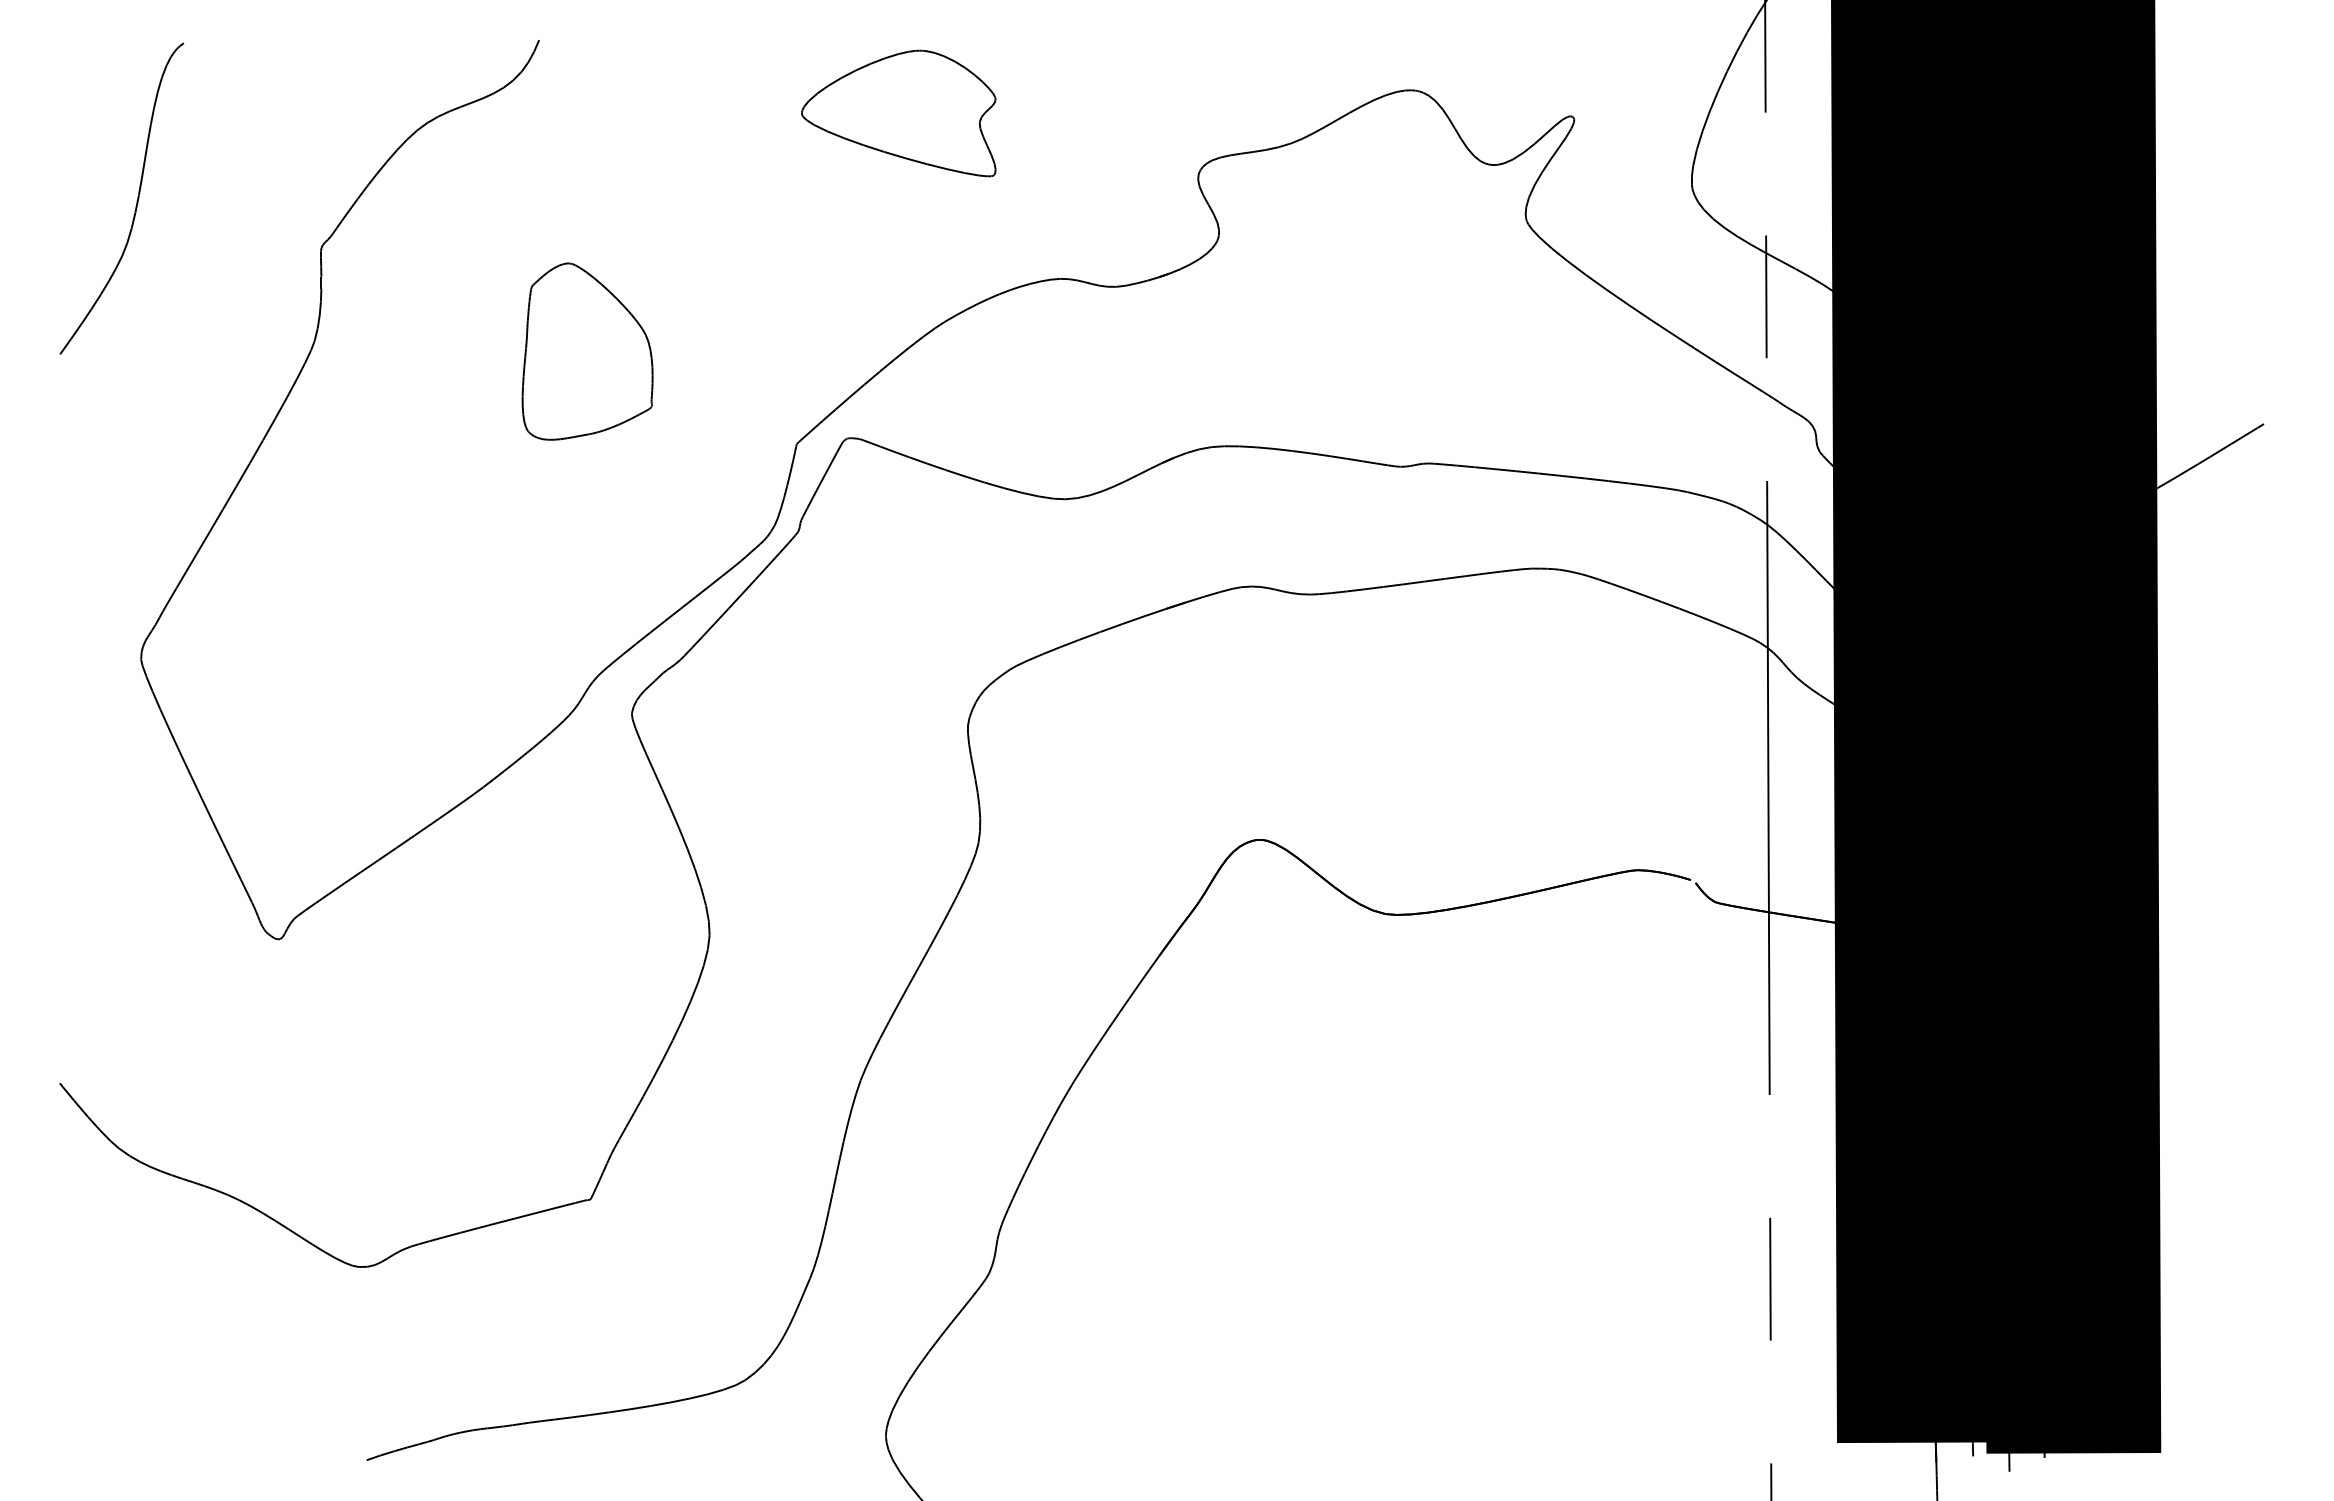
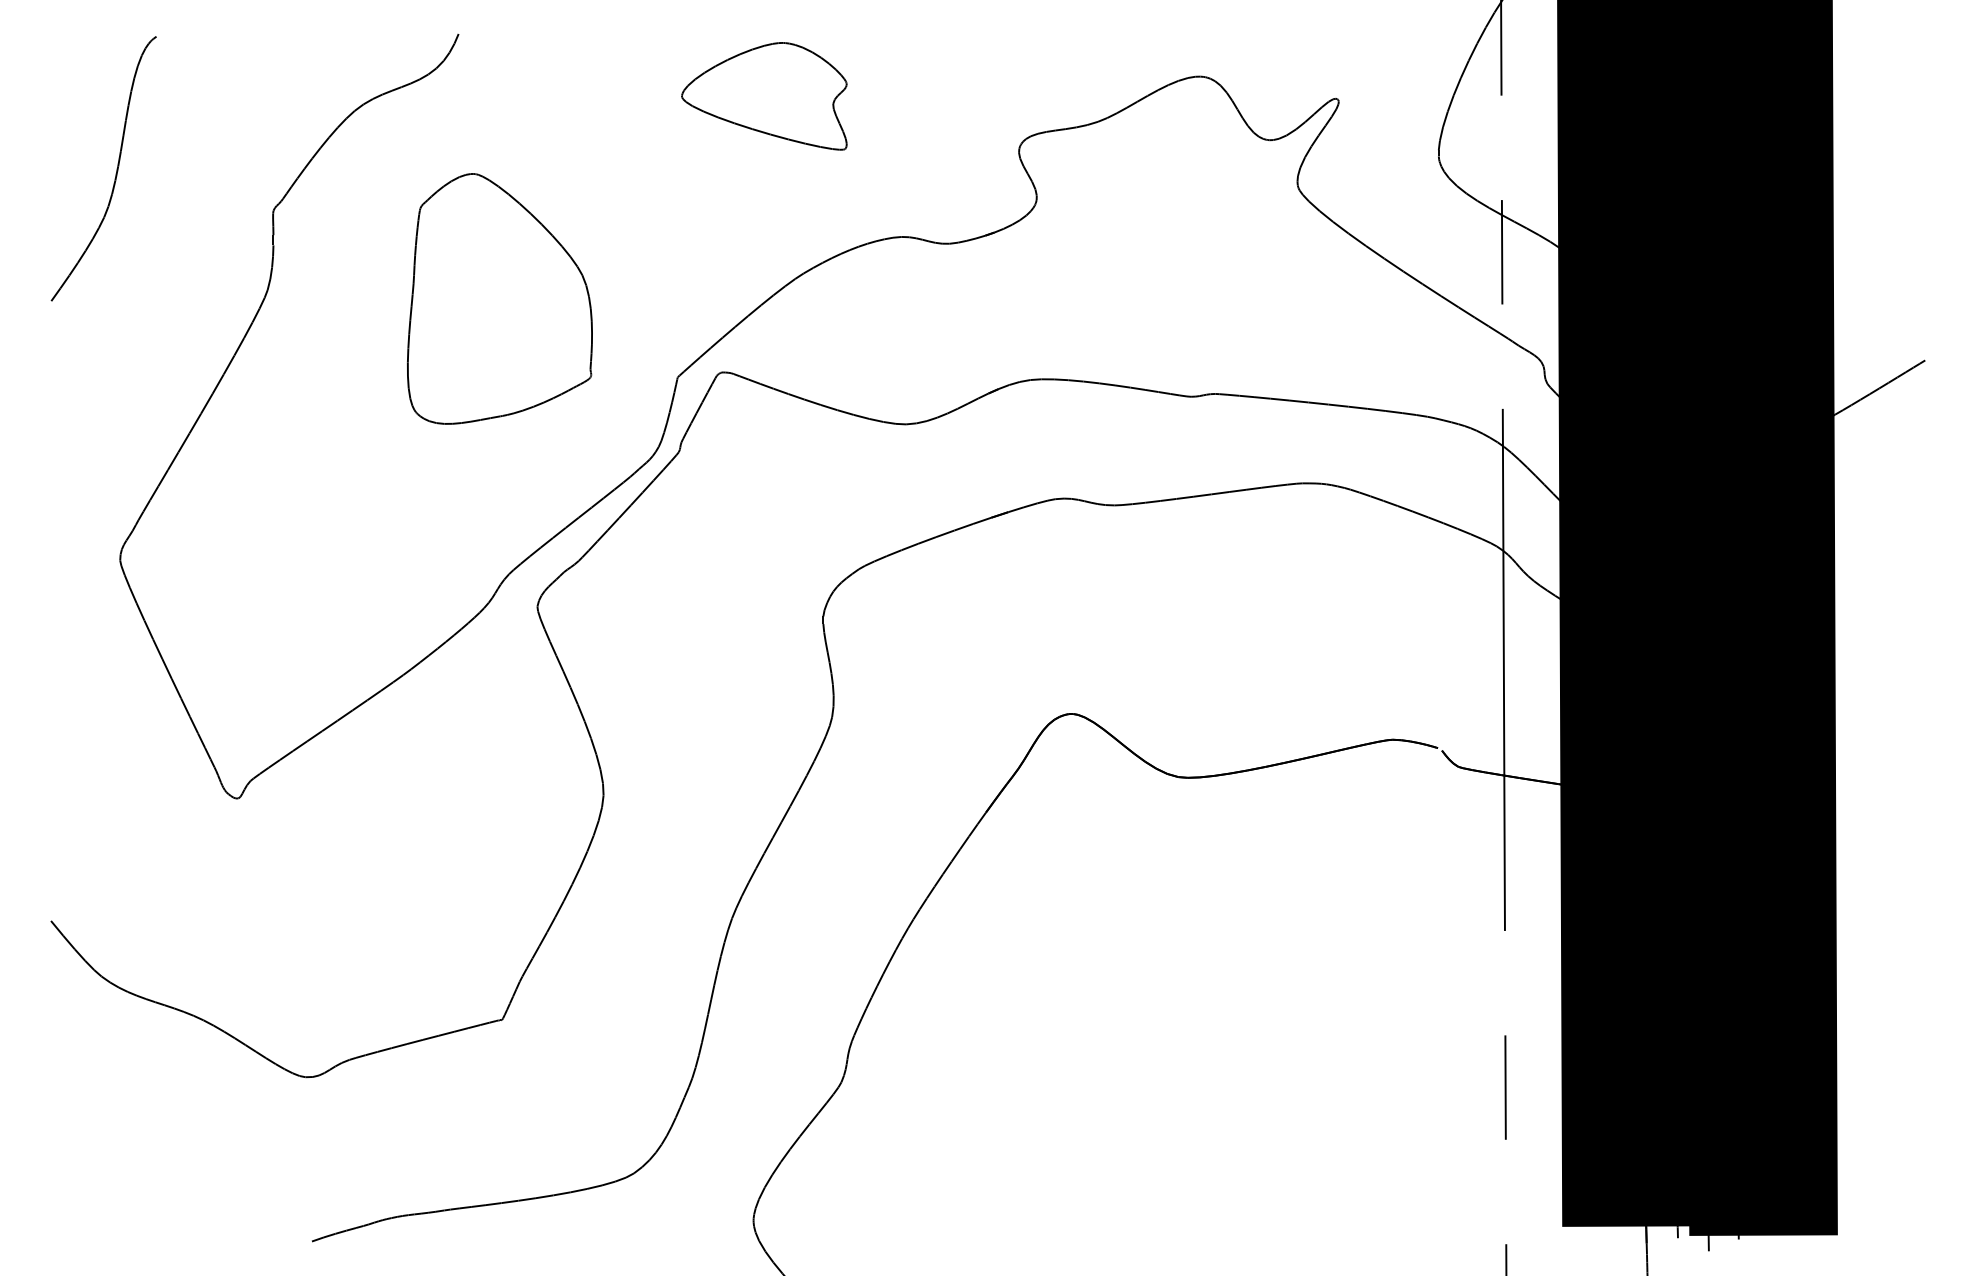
part: (587, 351) -> (499, 298), size x1.67

